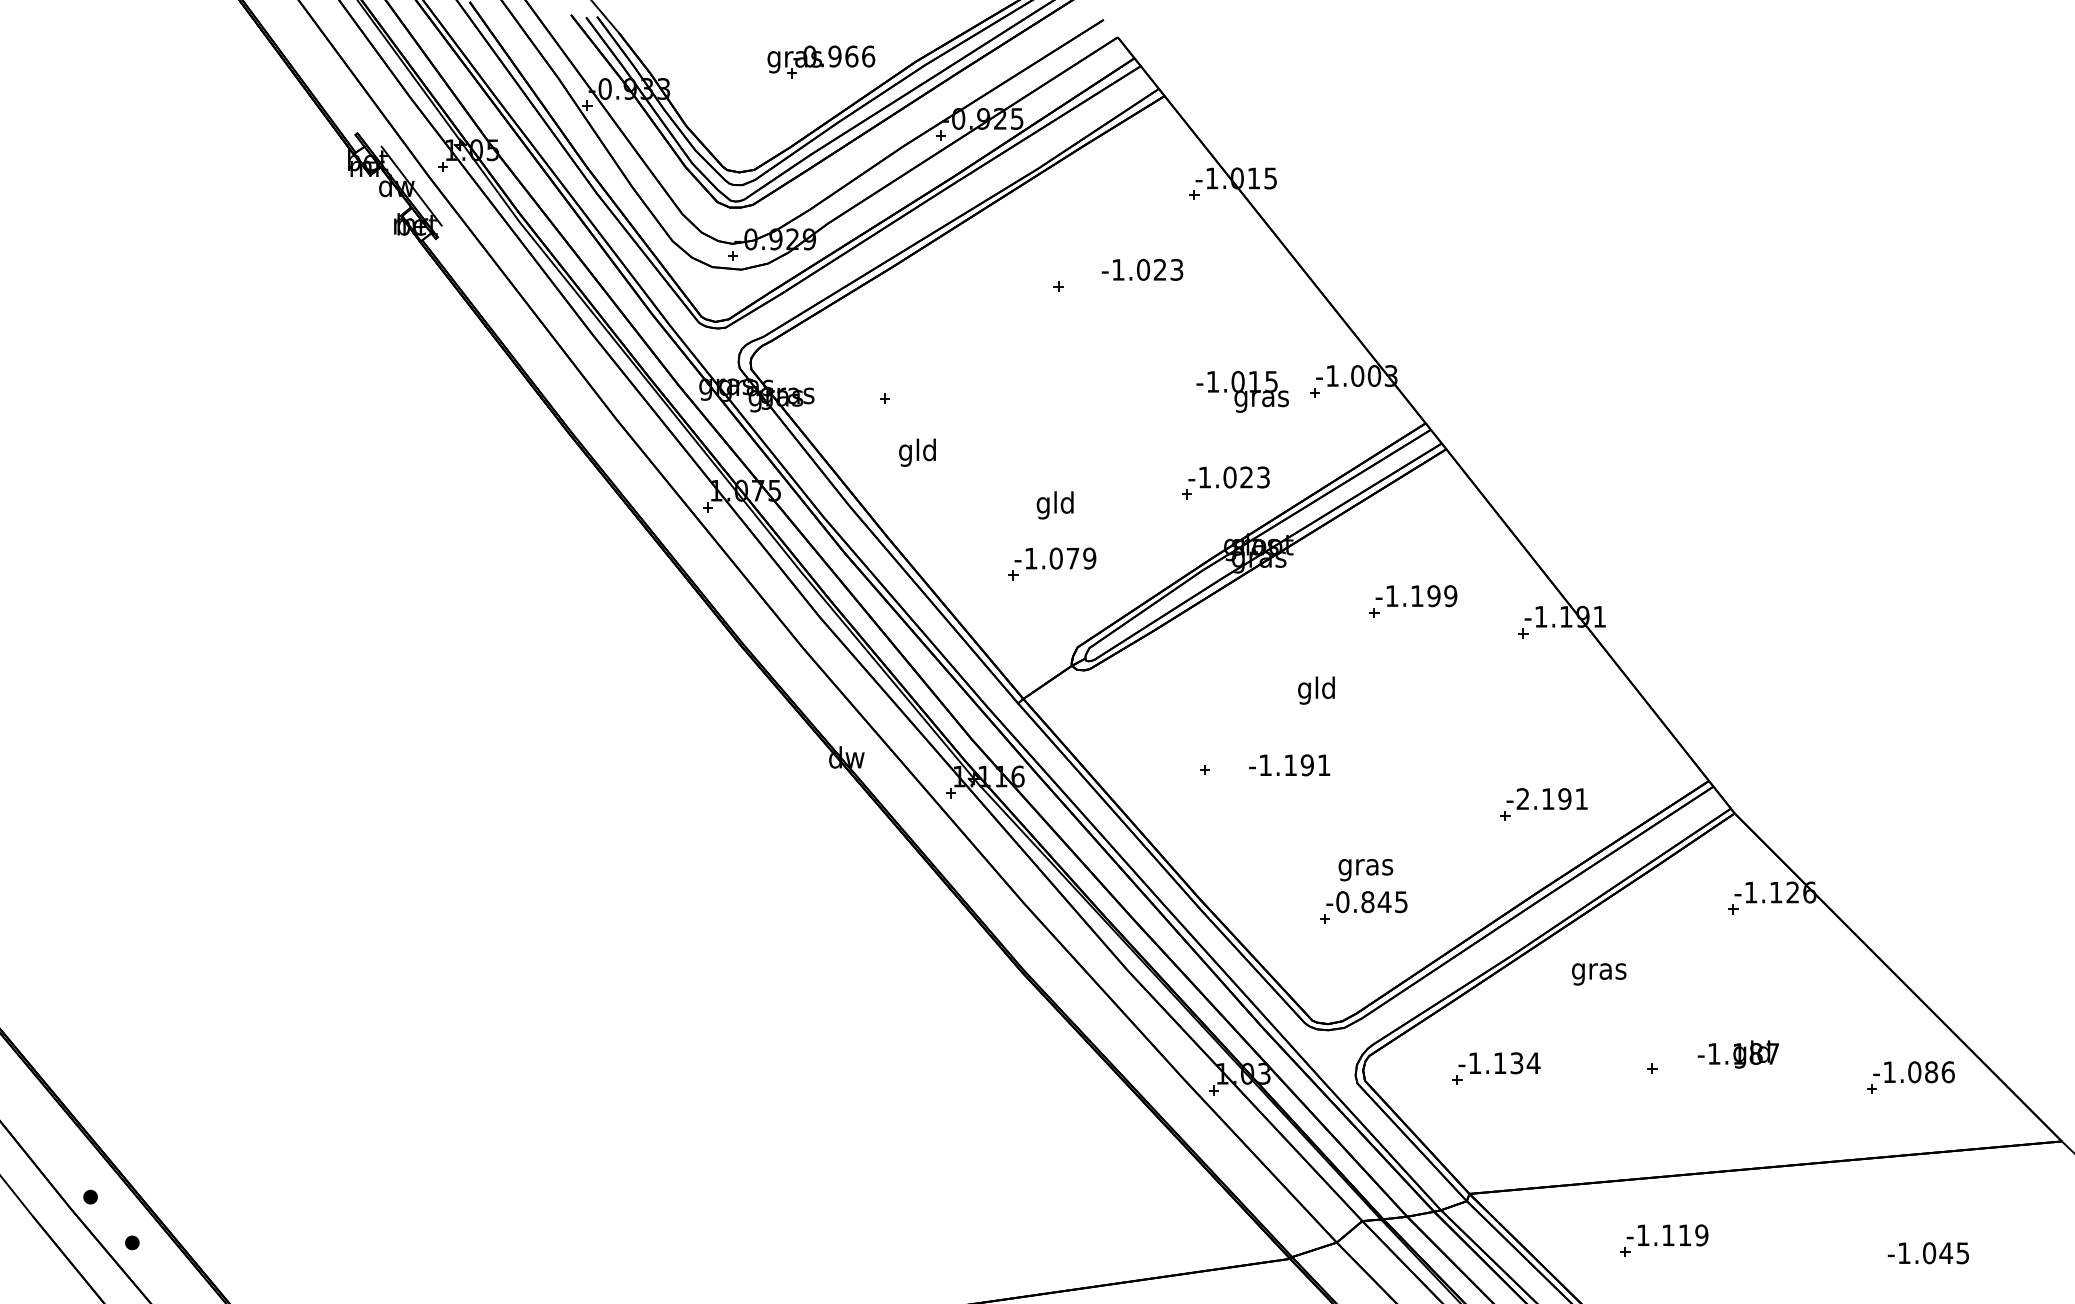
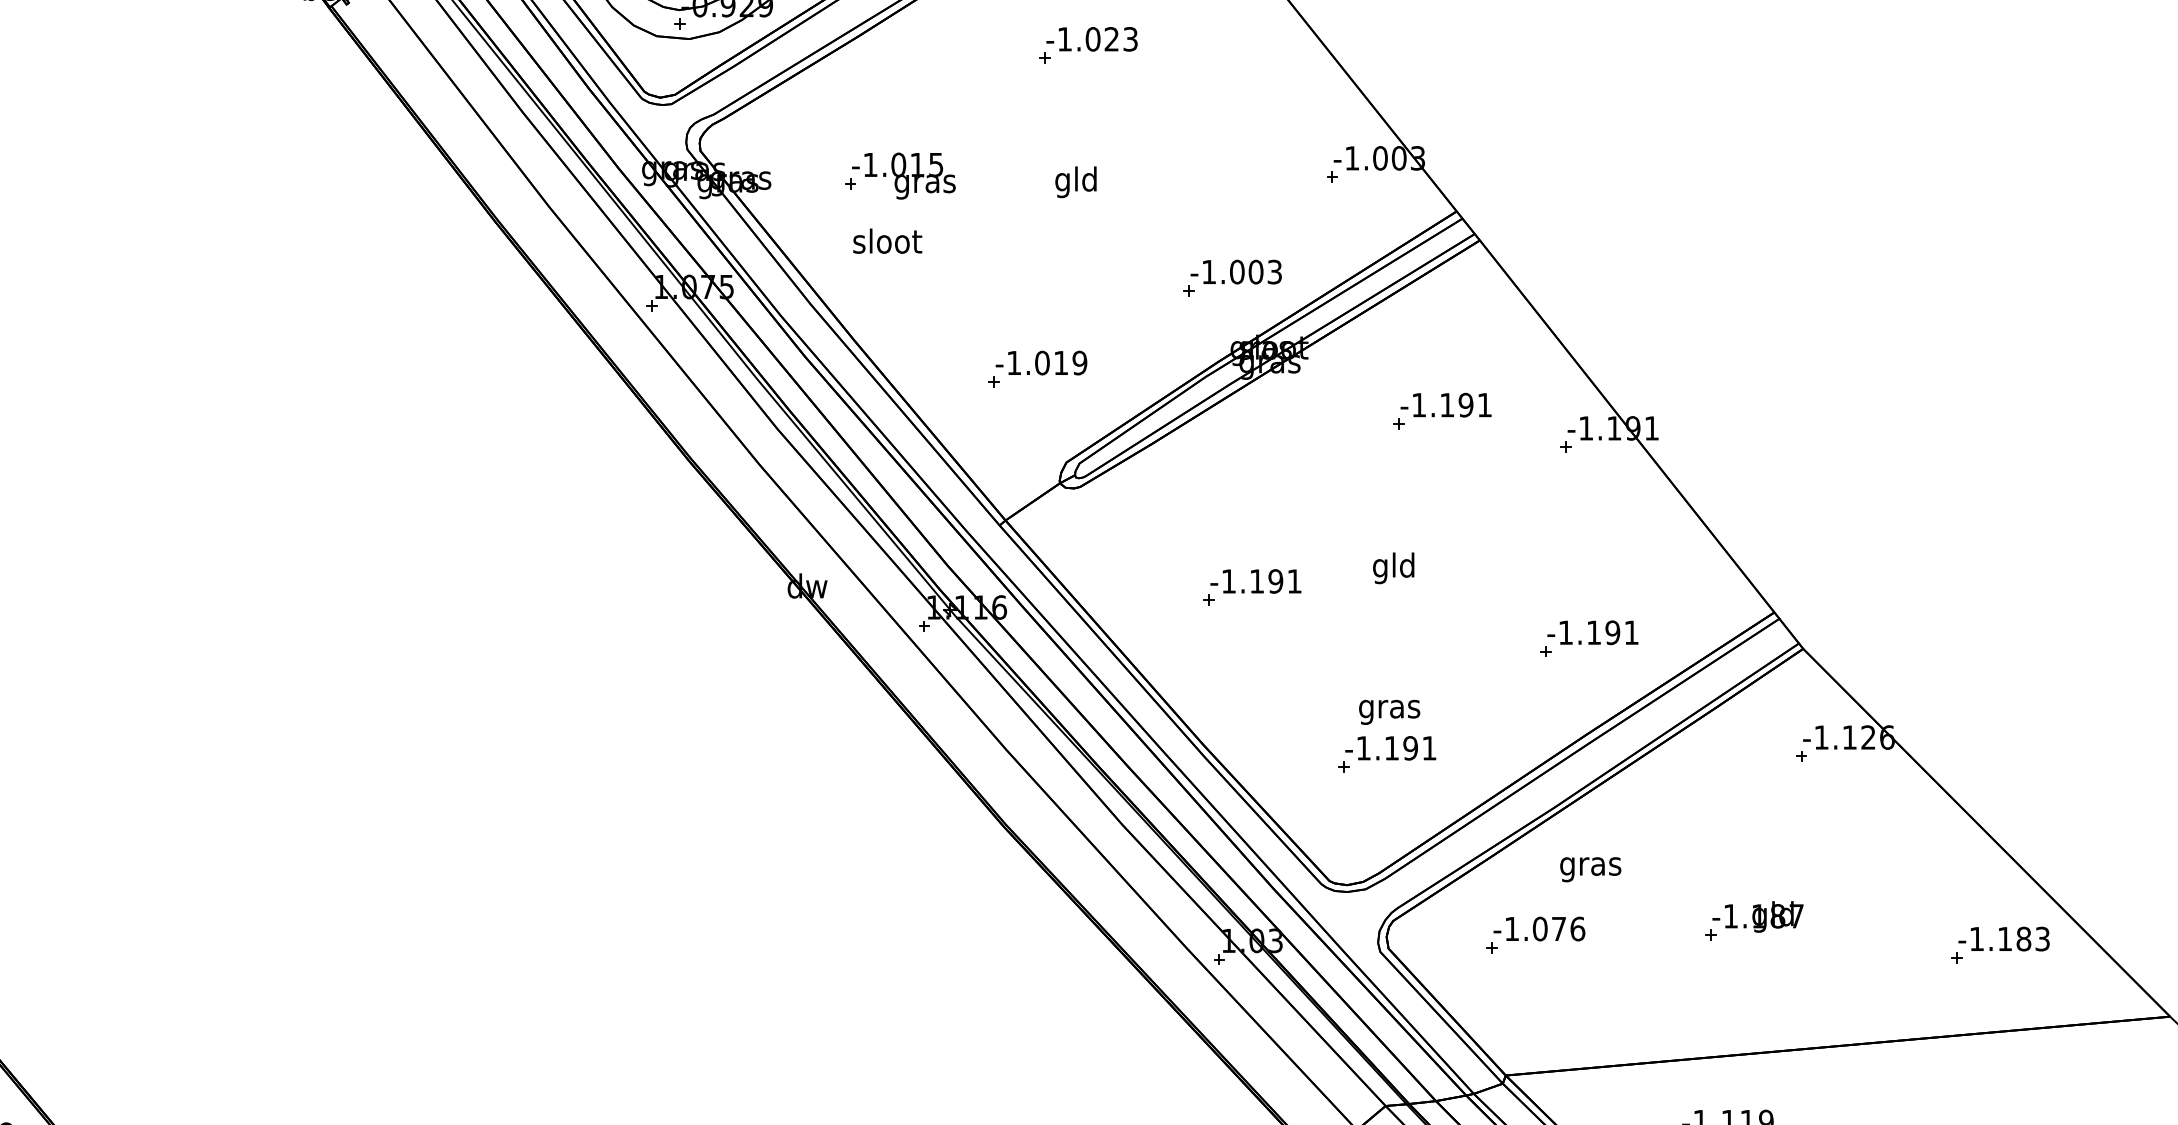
text: (1142, 269) -> (1092, 38), moved
text: (1242, 391) -> (903, 175), moved
text: (918, 452) -> (887, 244), gld -> sloot
text: (1246, 477) -> (1255, 272), -1.023 -> -1.003
text: (1054, 505) -> (1075, 182), moved
text: (1072, 558) -> (1060, 362), -1.079 -> -1.019
text: (1450, 596) -> (1484, 405), -1.199 -> -1.191
text: (1316, 690) -> (1393, 568), moved
text: (1289, 765) -> (1255, 581), moved
text: (1522, 798) -> (1565, 632), -2.191 -> -1.191
text: (1371, 902) -> (1395, 748), -0.845 -> -1.191
text: (1599, 974) -> (1591, 869), moved
text: (1737, 1054) -> (1757, 916), moved
text: (1516, 1063) -> (1558, 929), -1.134 -> -1.076
text: (1931, 1072) -> (2023, 939), -1.086 -> -1.183

